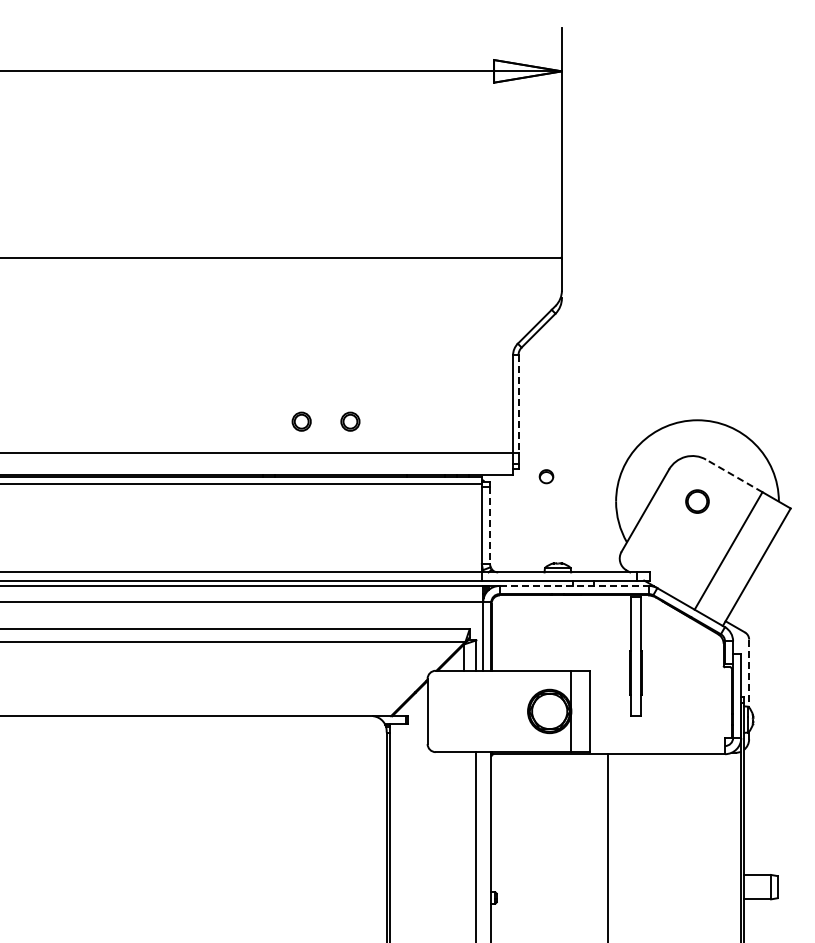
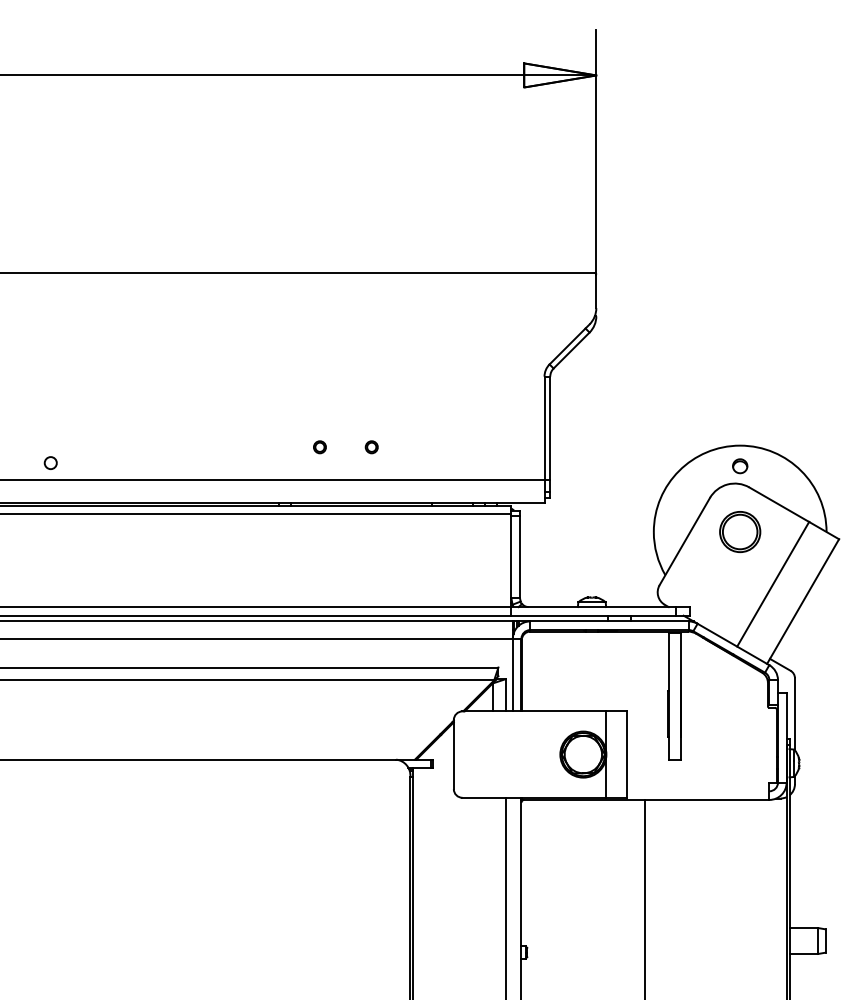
line: (518, 404) -> (550, 428), dashed -> solid
part: (300, 421) -> (318, 446), size x0.62
part: (349, 421) -> (370, 446), size x0.62
circle: (47, 436) -> (50, 462), added
line: (734, 475) -> (779, 504), dashed -> solid
part: (546, 476) -> (740, 466), moved
part: (697, 501) -> (740, 531), size x1.67
line: (490, 525) -> (520, 557), dashed -> solid
line: (574, 585) -> (609, 620), dashed -> solid
line: (749, 673) -> (795, 714), dashed -> solid

